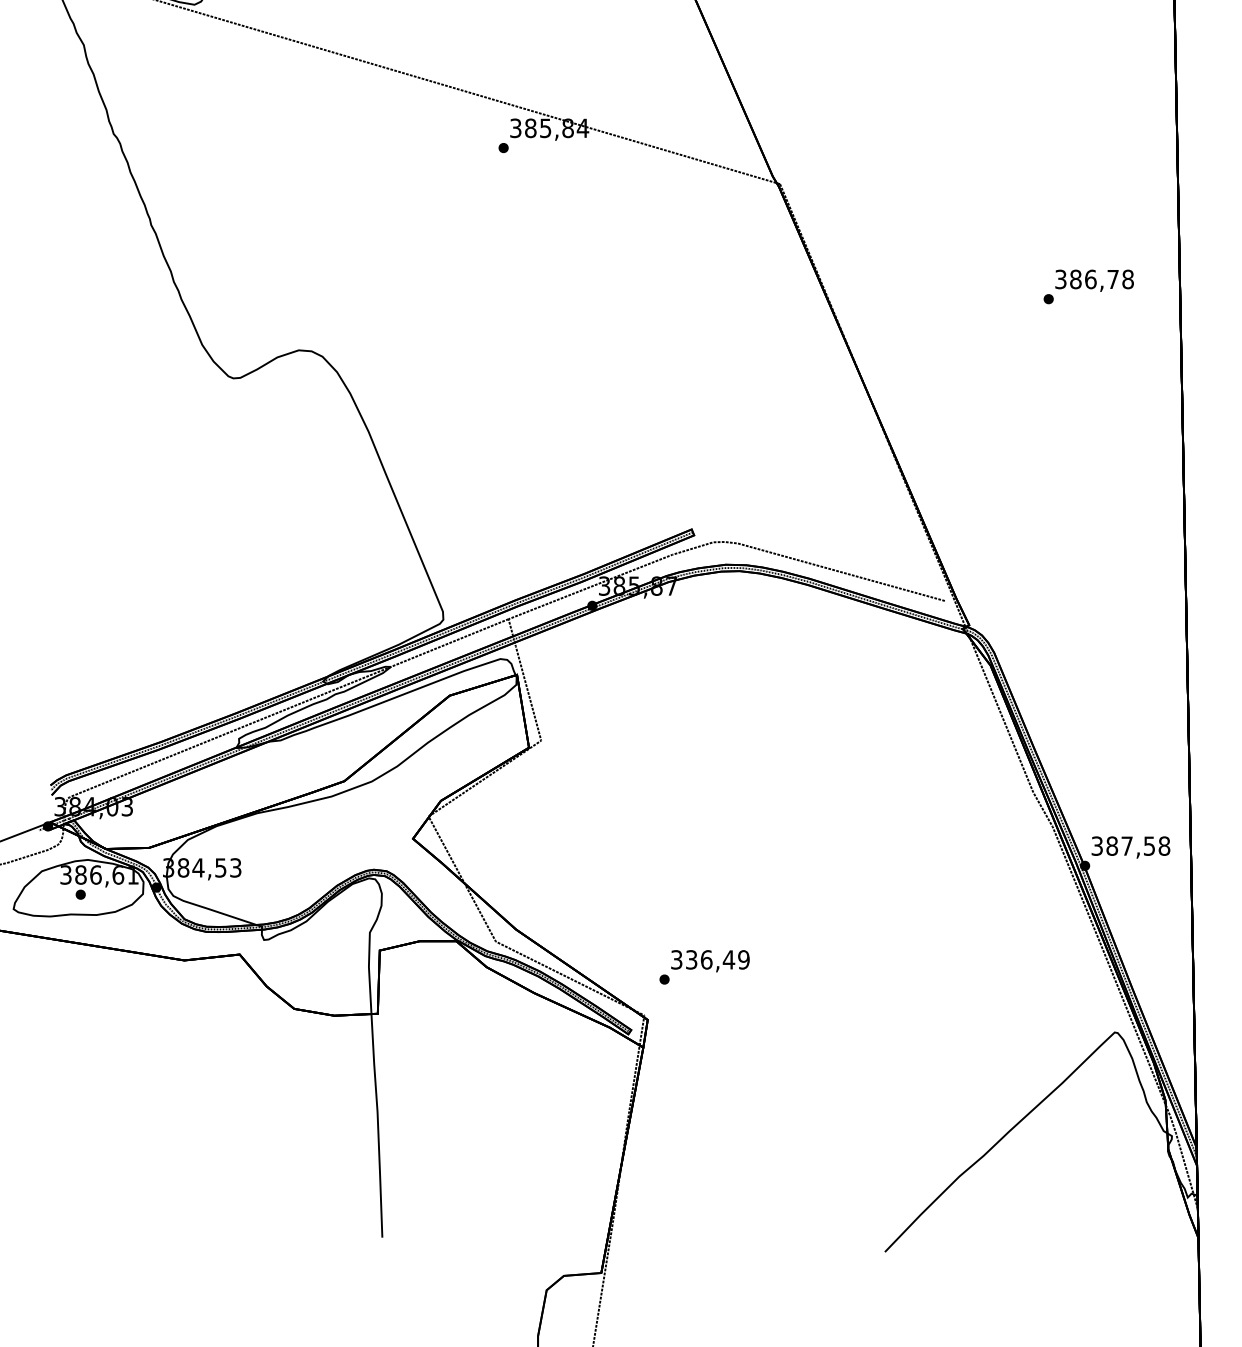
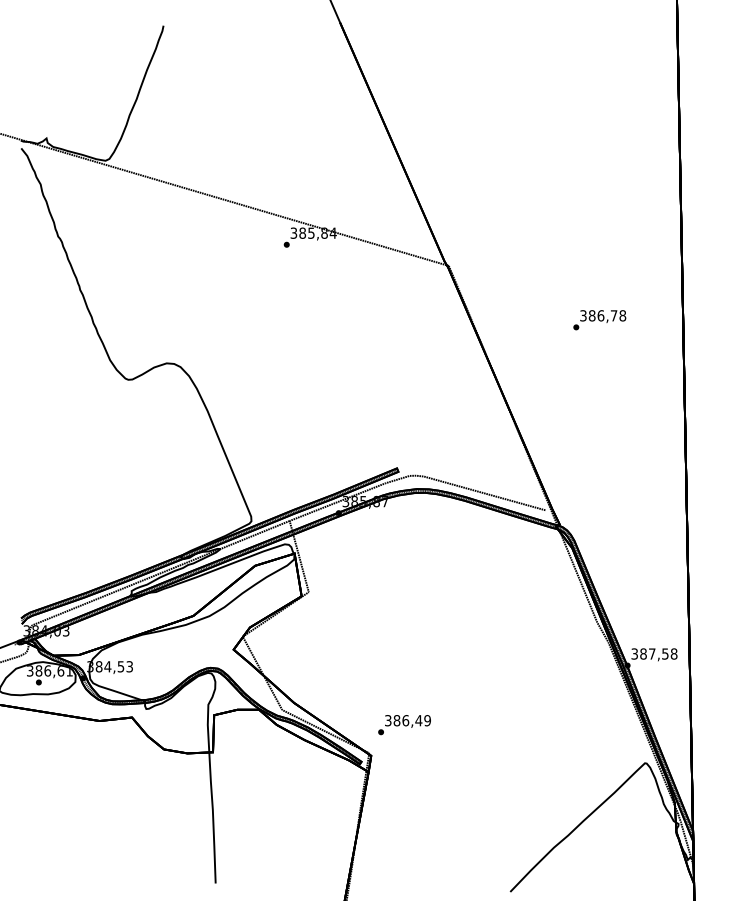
text: (1088, 287) -> (599, 320), moved
text: (690, 959) -> (396, 720), 336,49 -> 386,49

